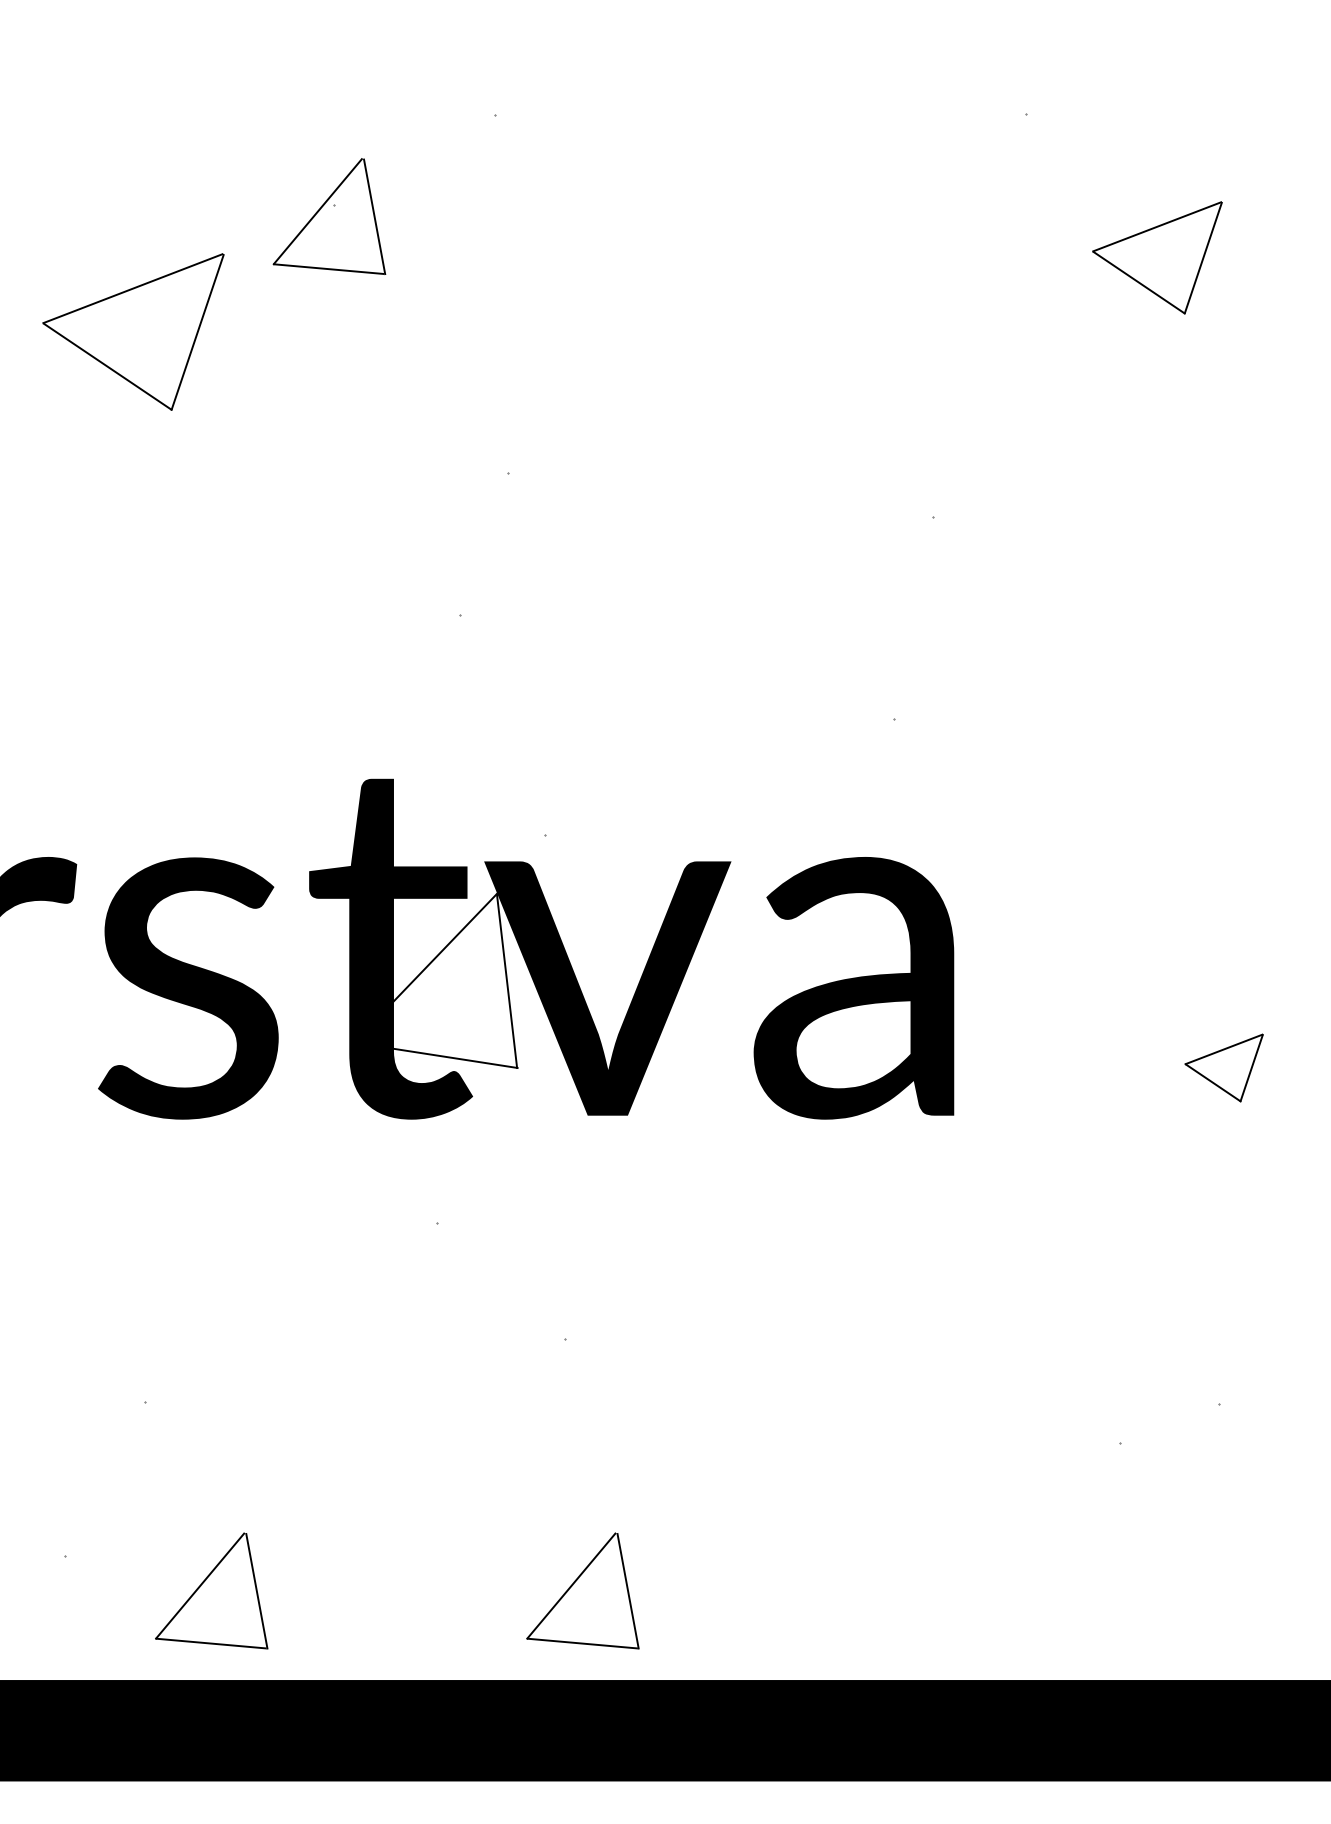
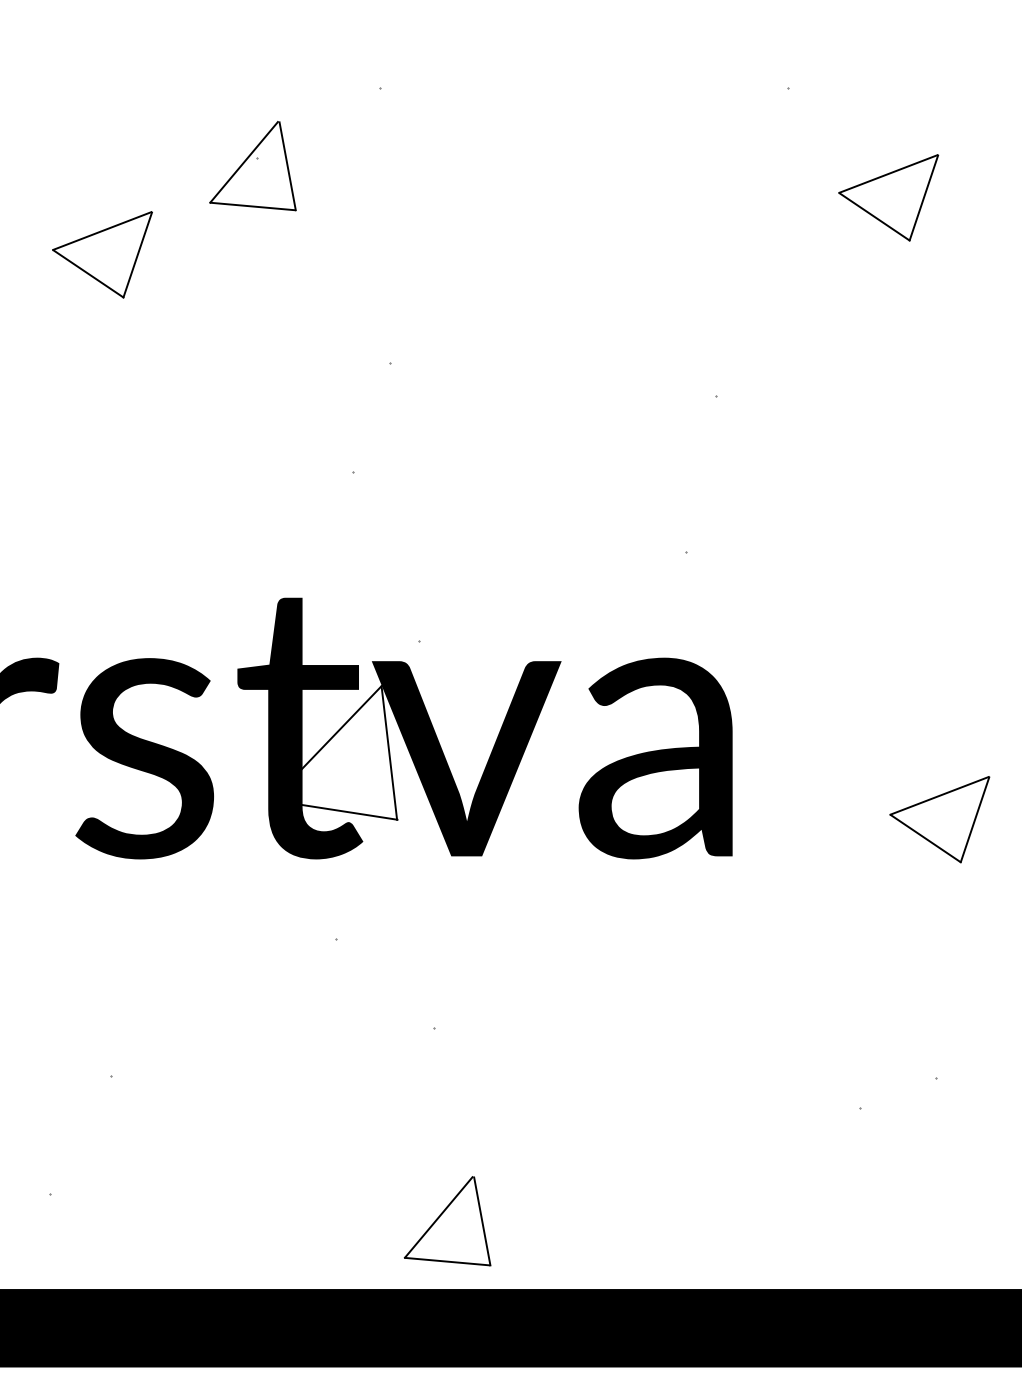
part: (133, 331) -> (102, 254), size x0.71
part: (1223, 1067) -> (939, 819), size x1.67
part: (211, 1591) -> (162, 1221), removed

